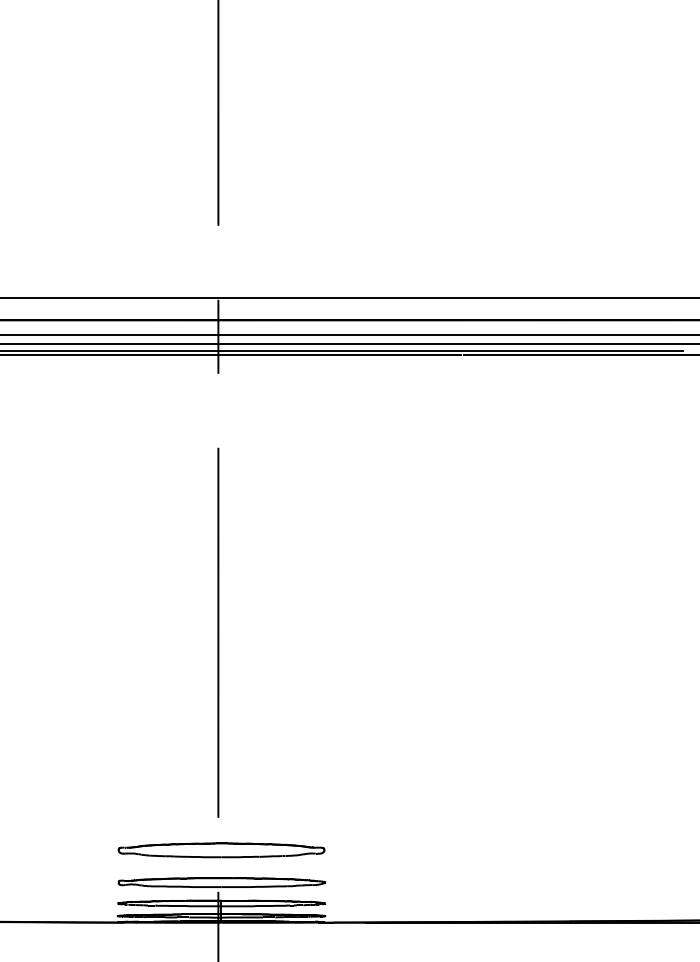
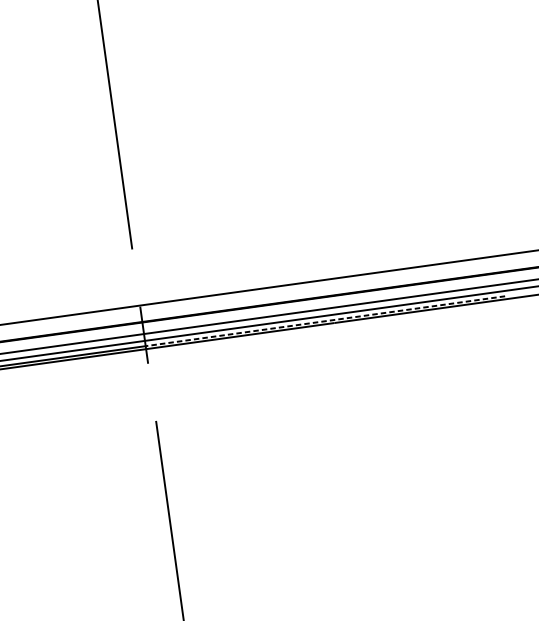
line: (452, 350) -> (326, 320), solid -> dashed

